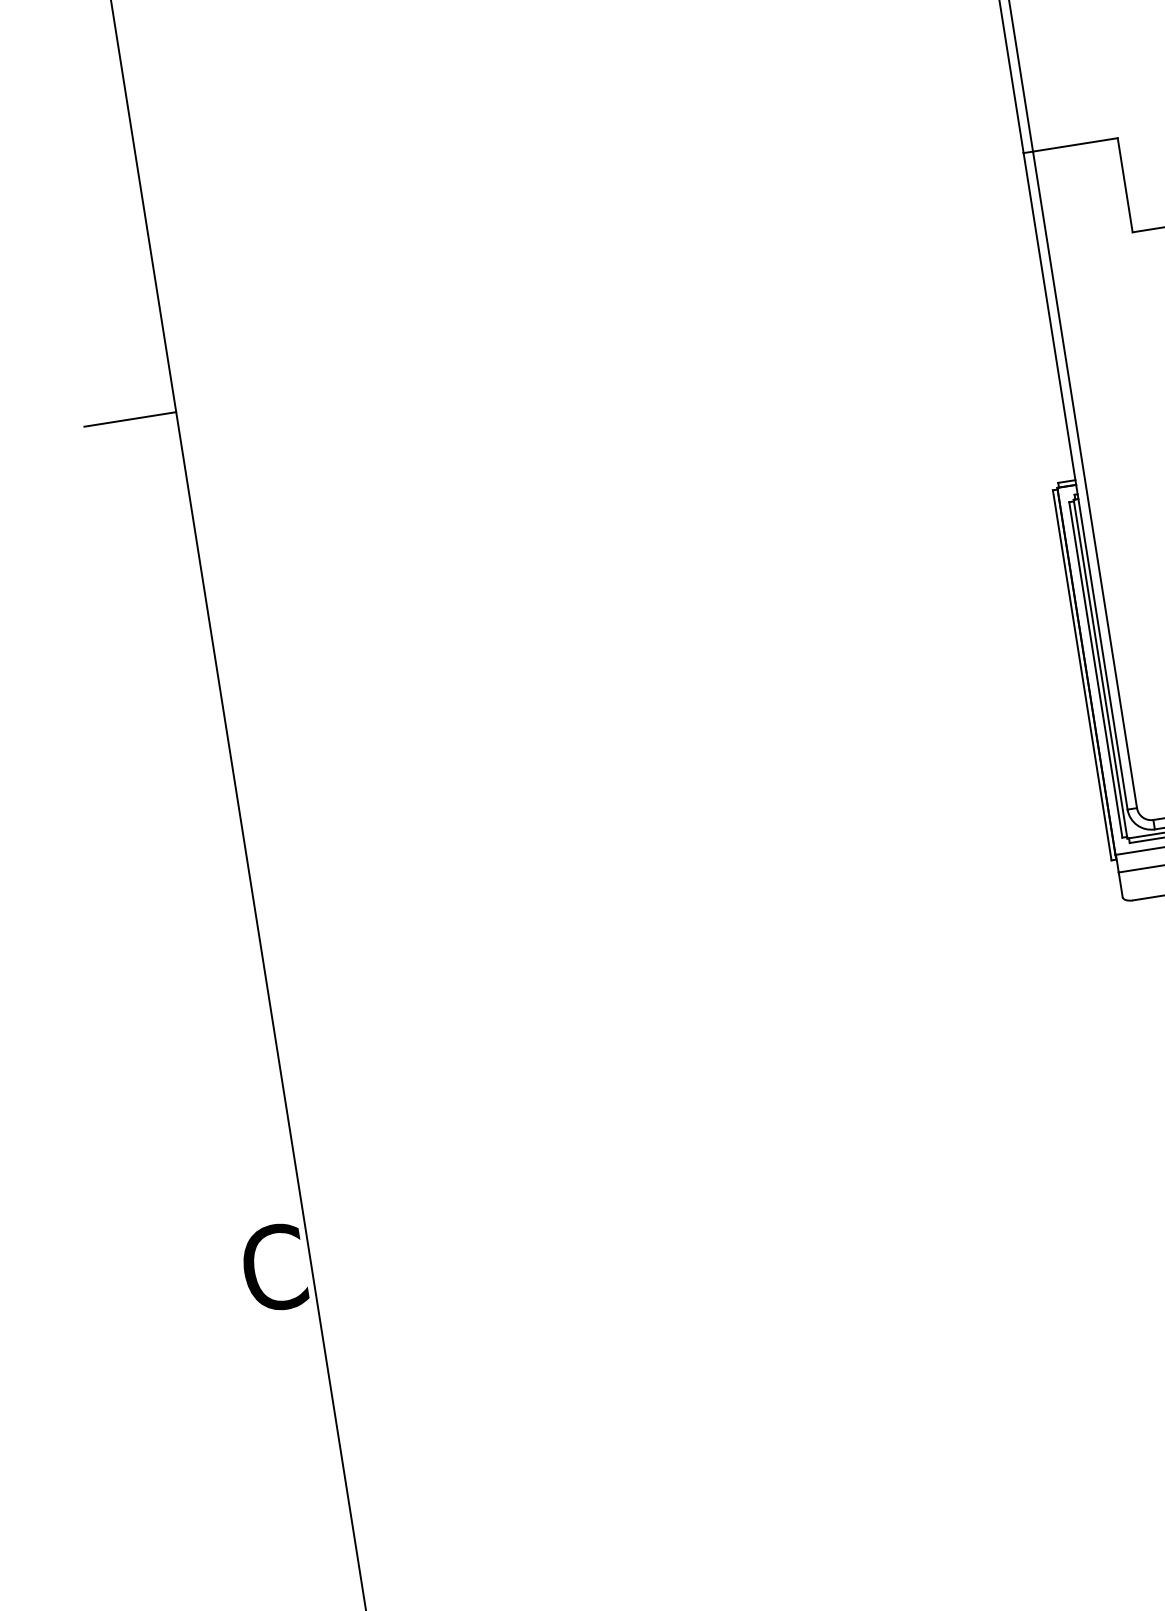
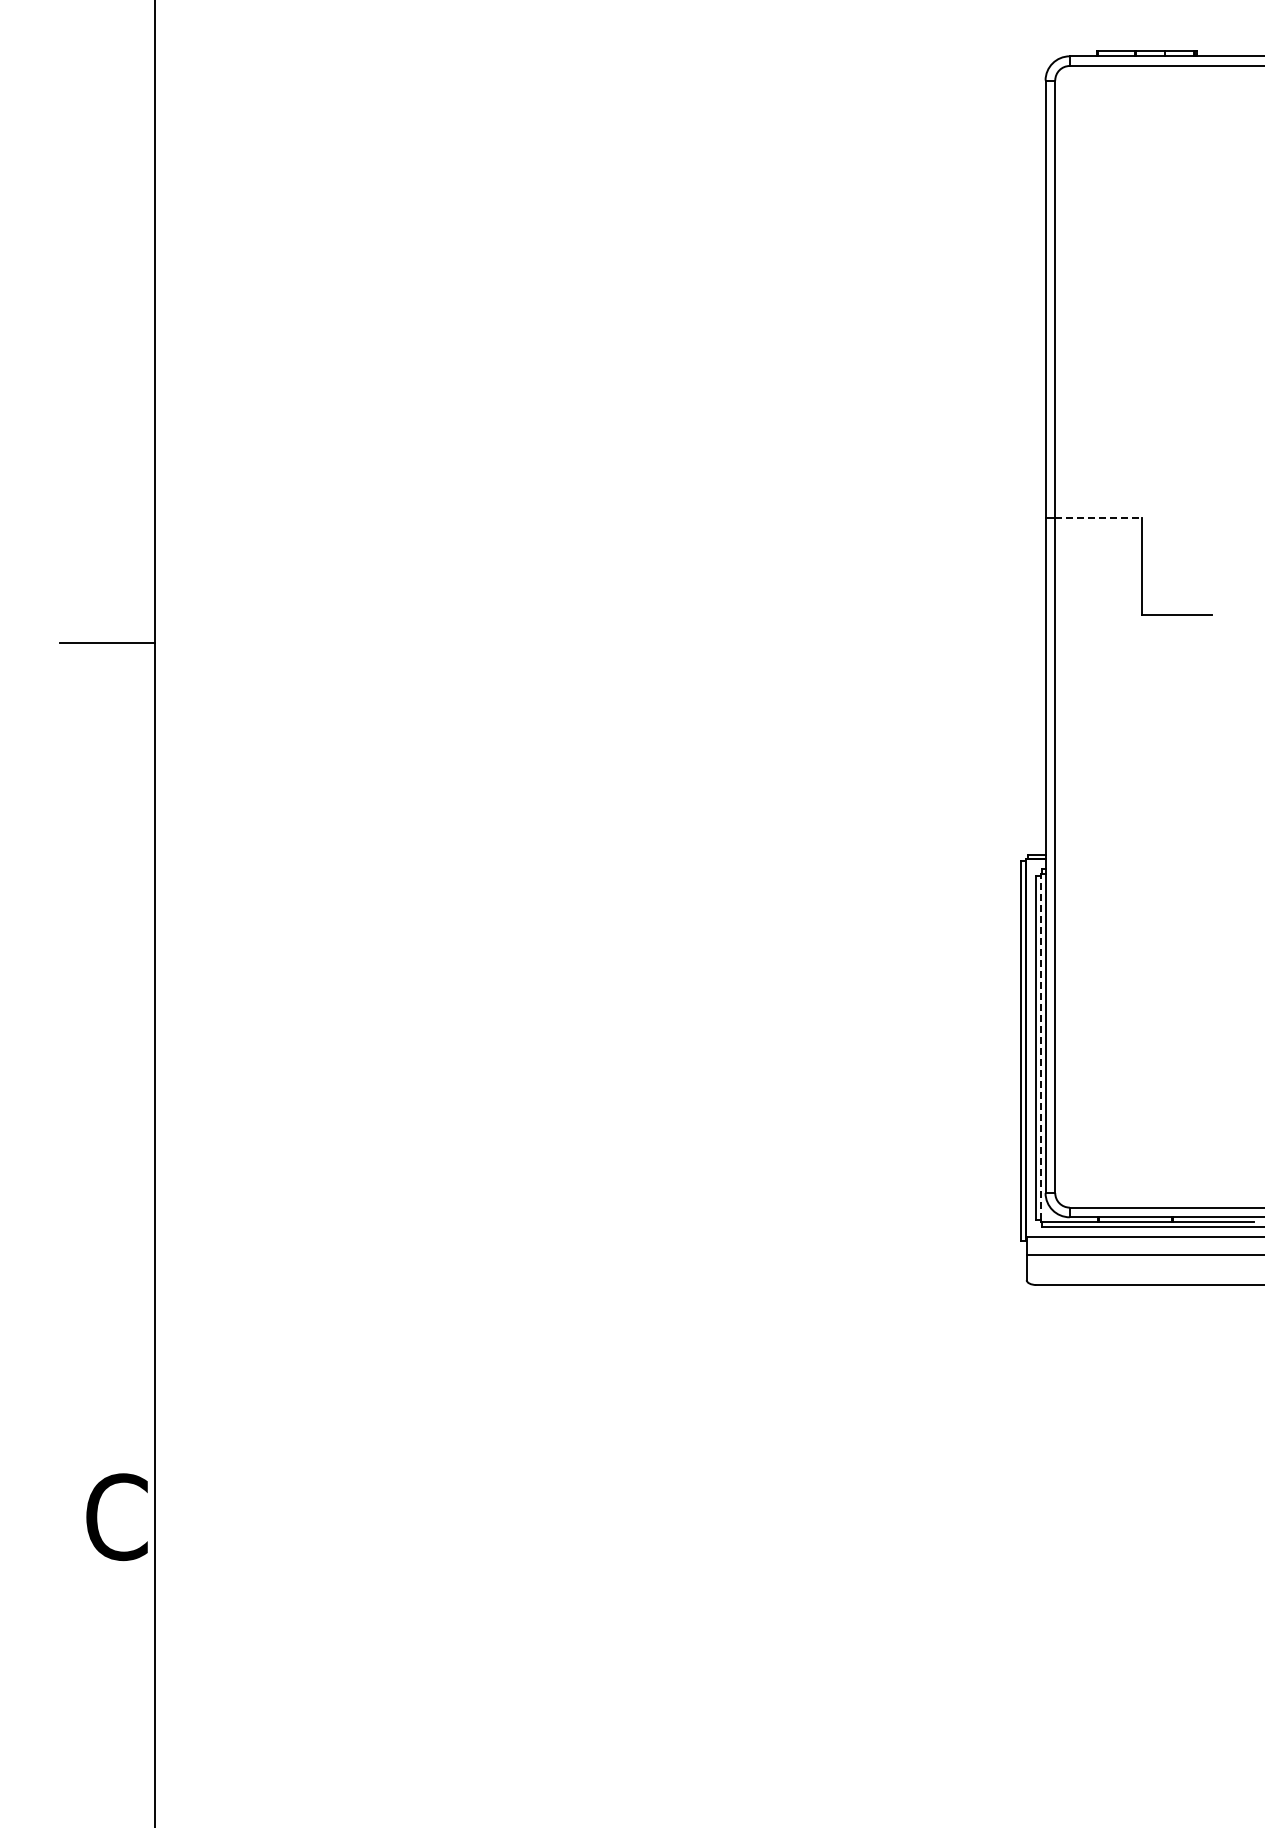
line: (1075, 145) -> (1098, 518), solid -> dashed
line: (1100, 668) -> (1040, 1047), solid -> dashed

